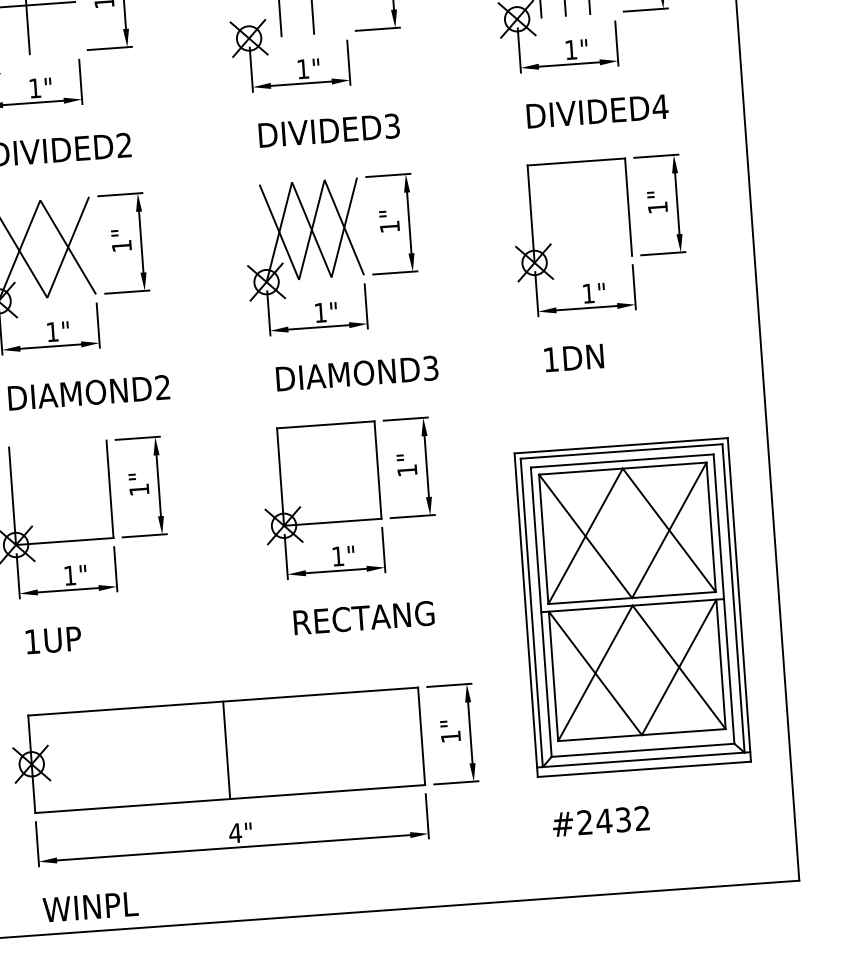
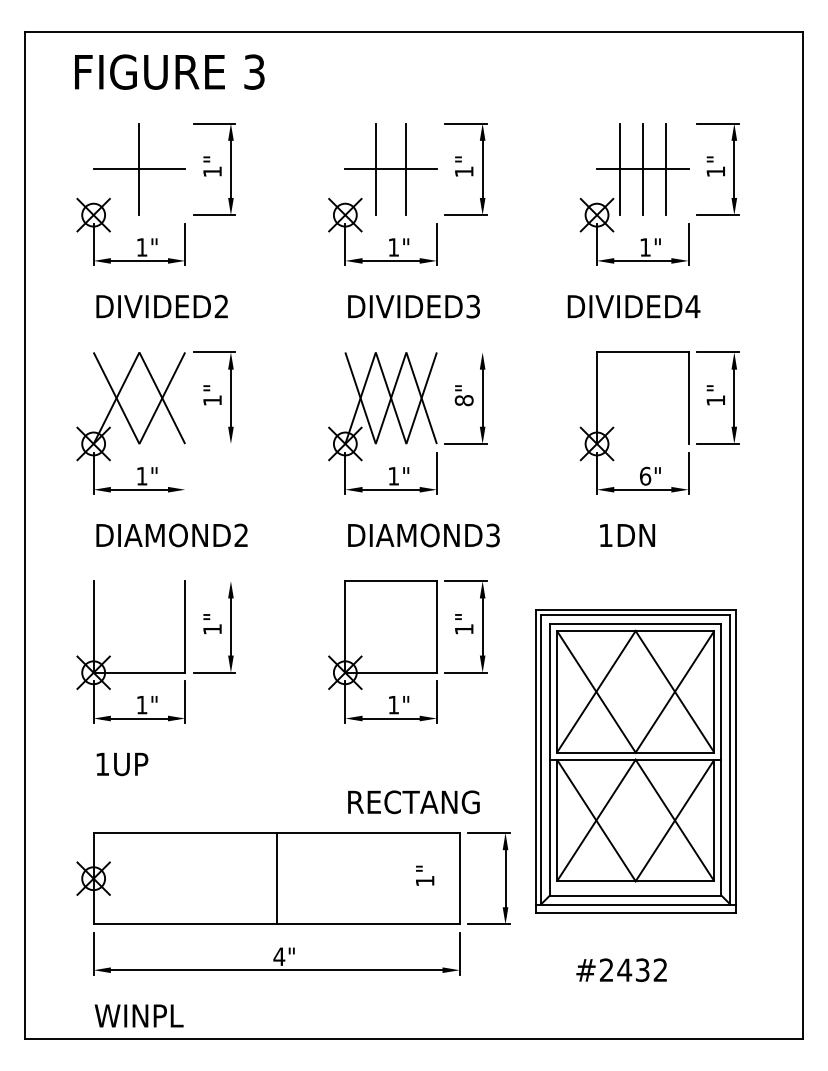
text: (597, 111) -> (633, 306), moved
line: (387, 175) -> (465, 352), removed
text: (389, 226) -> (463, 400), 1" -> 8"
line: (127, 291) -> (214, 443), removed
text: (588, 292) -> (645, 475), 1" -> 6"
line: (98, 325) -> (185, 473), removed
line: (137, 438) -> (214, 581), removed
part: (632, 607) -> (635, 761), moved
text: (363, 618) -> (413, 802), moved
text: (450, 730) -> (425, 875), moved

